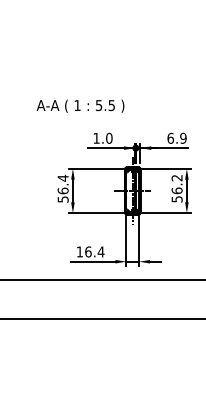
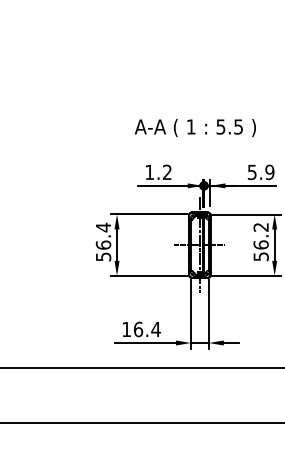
text: (80, 105) -> (195, 126), moved
text: (109, 137) -> (167, 171), 1.0 -> 1.2
text: (170, 137) -> (252, 171), 6.9 -> 5.9

